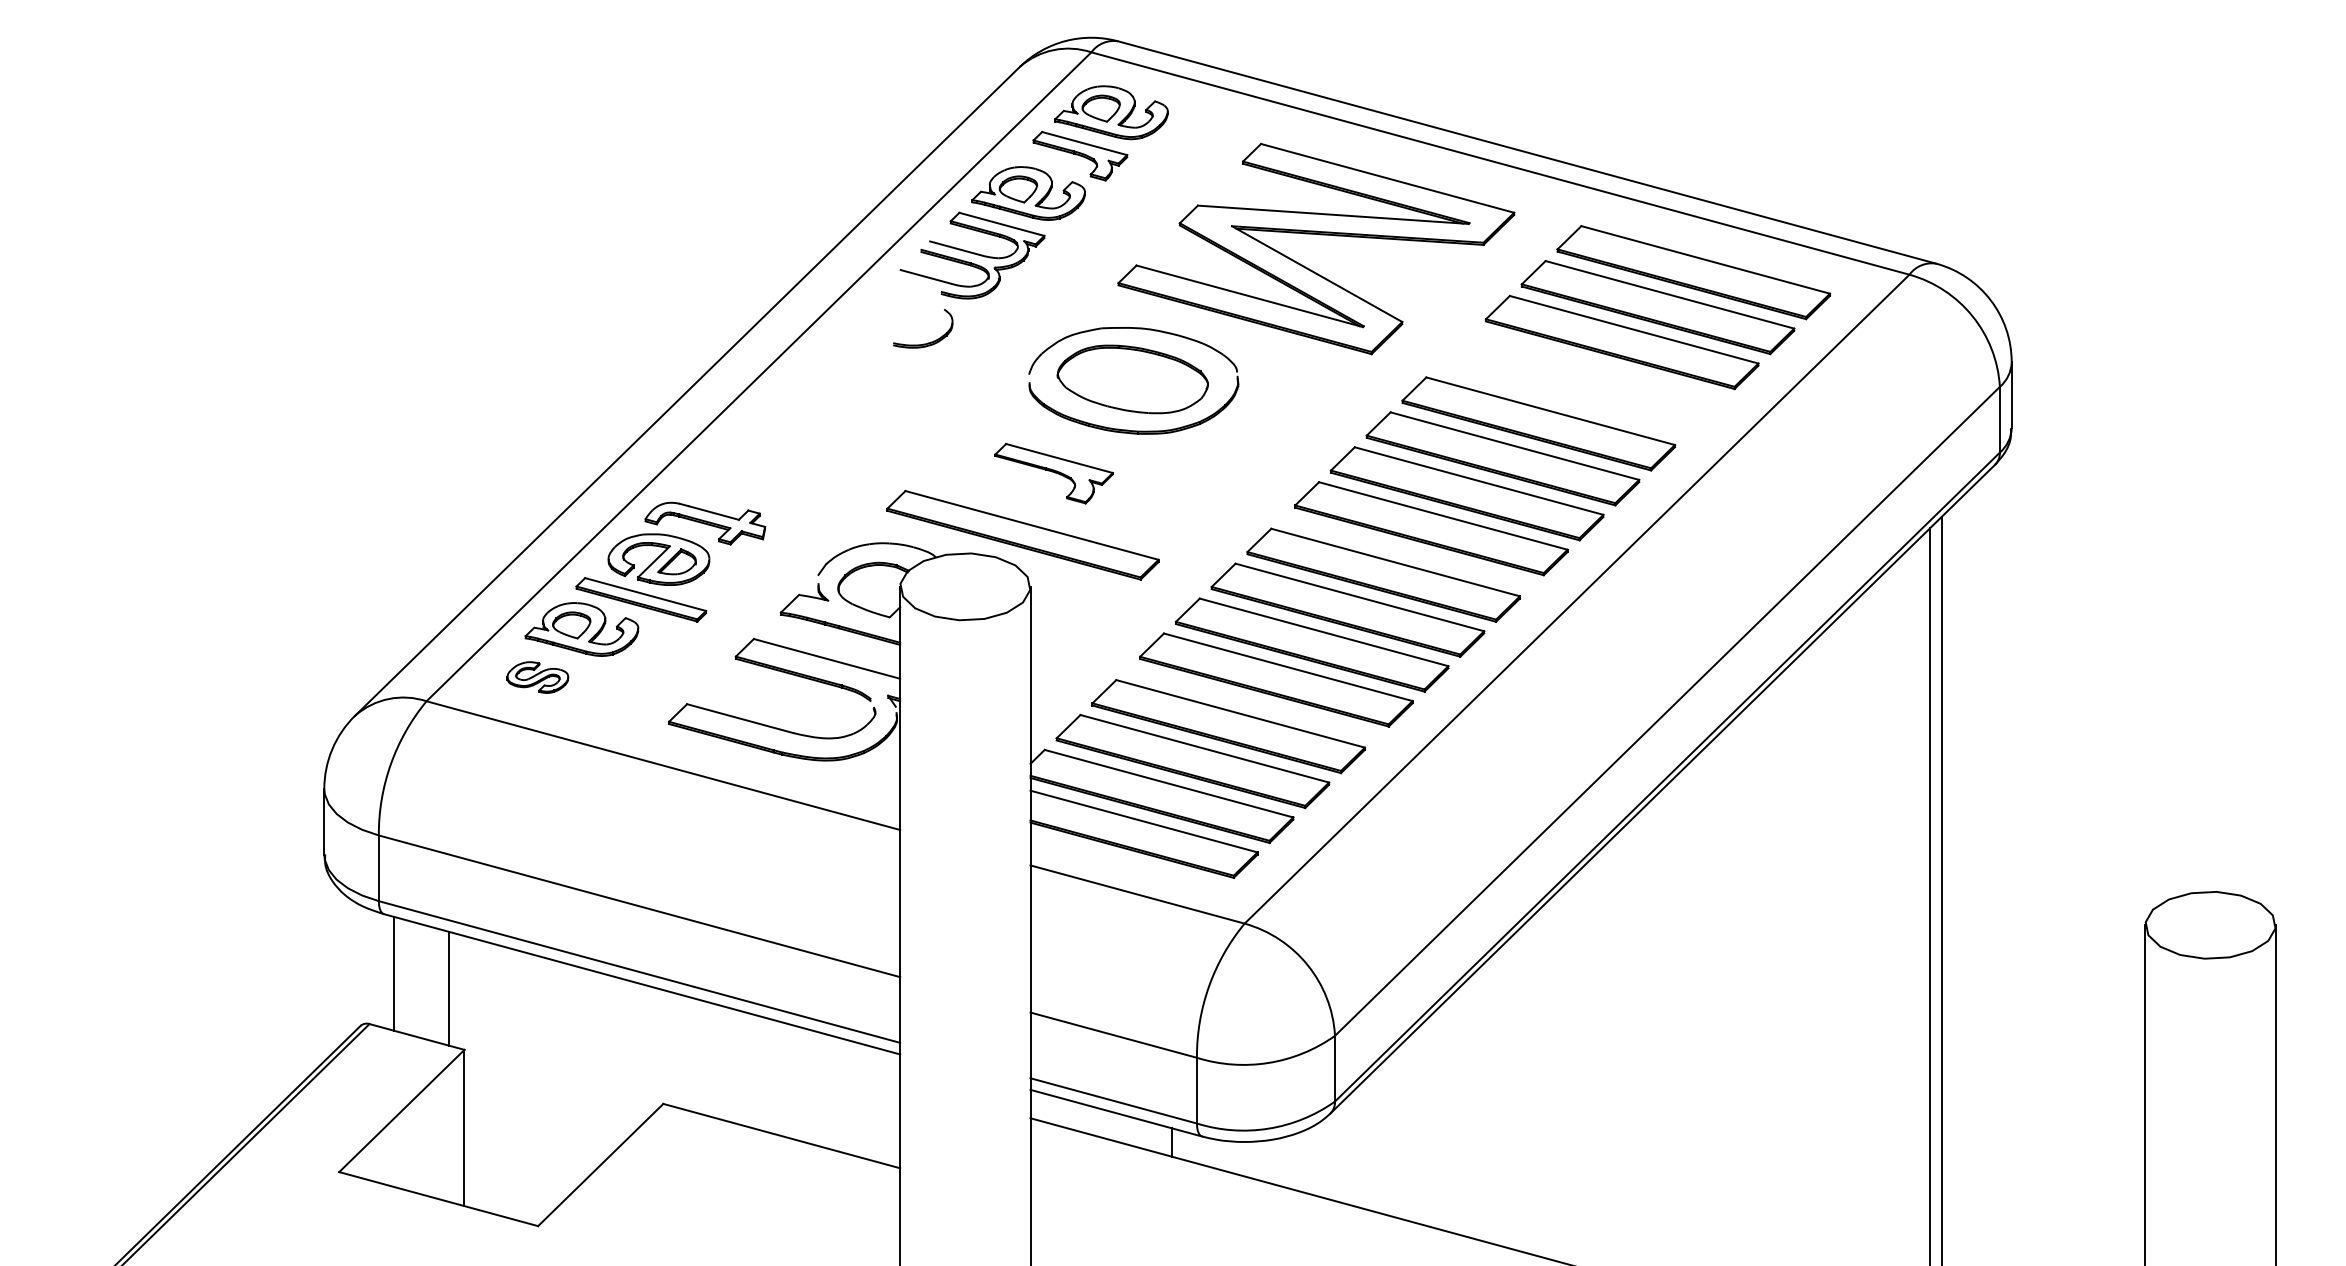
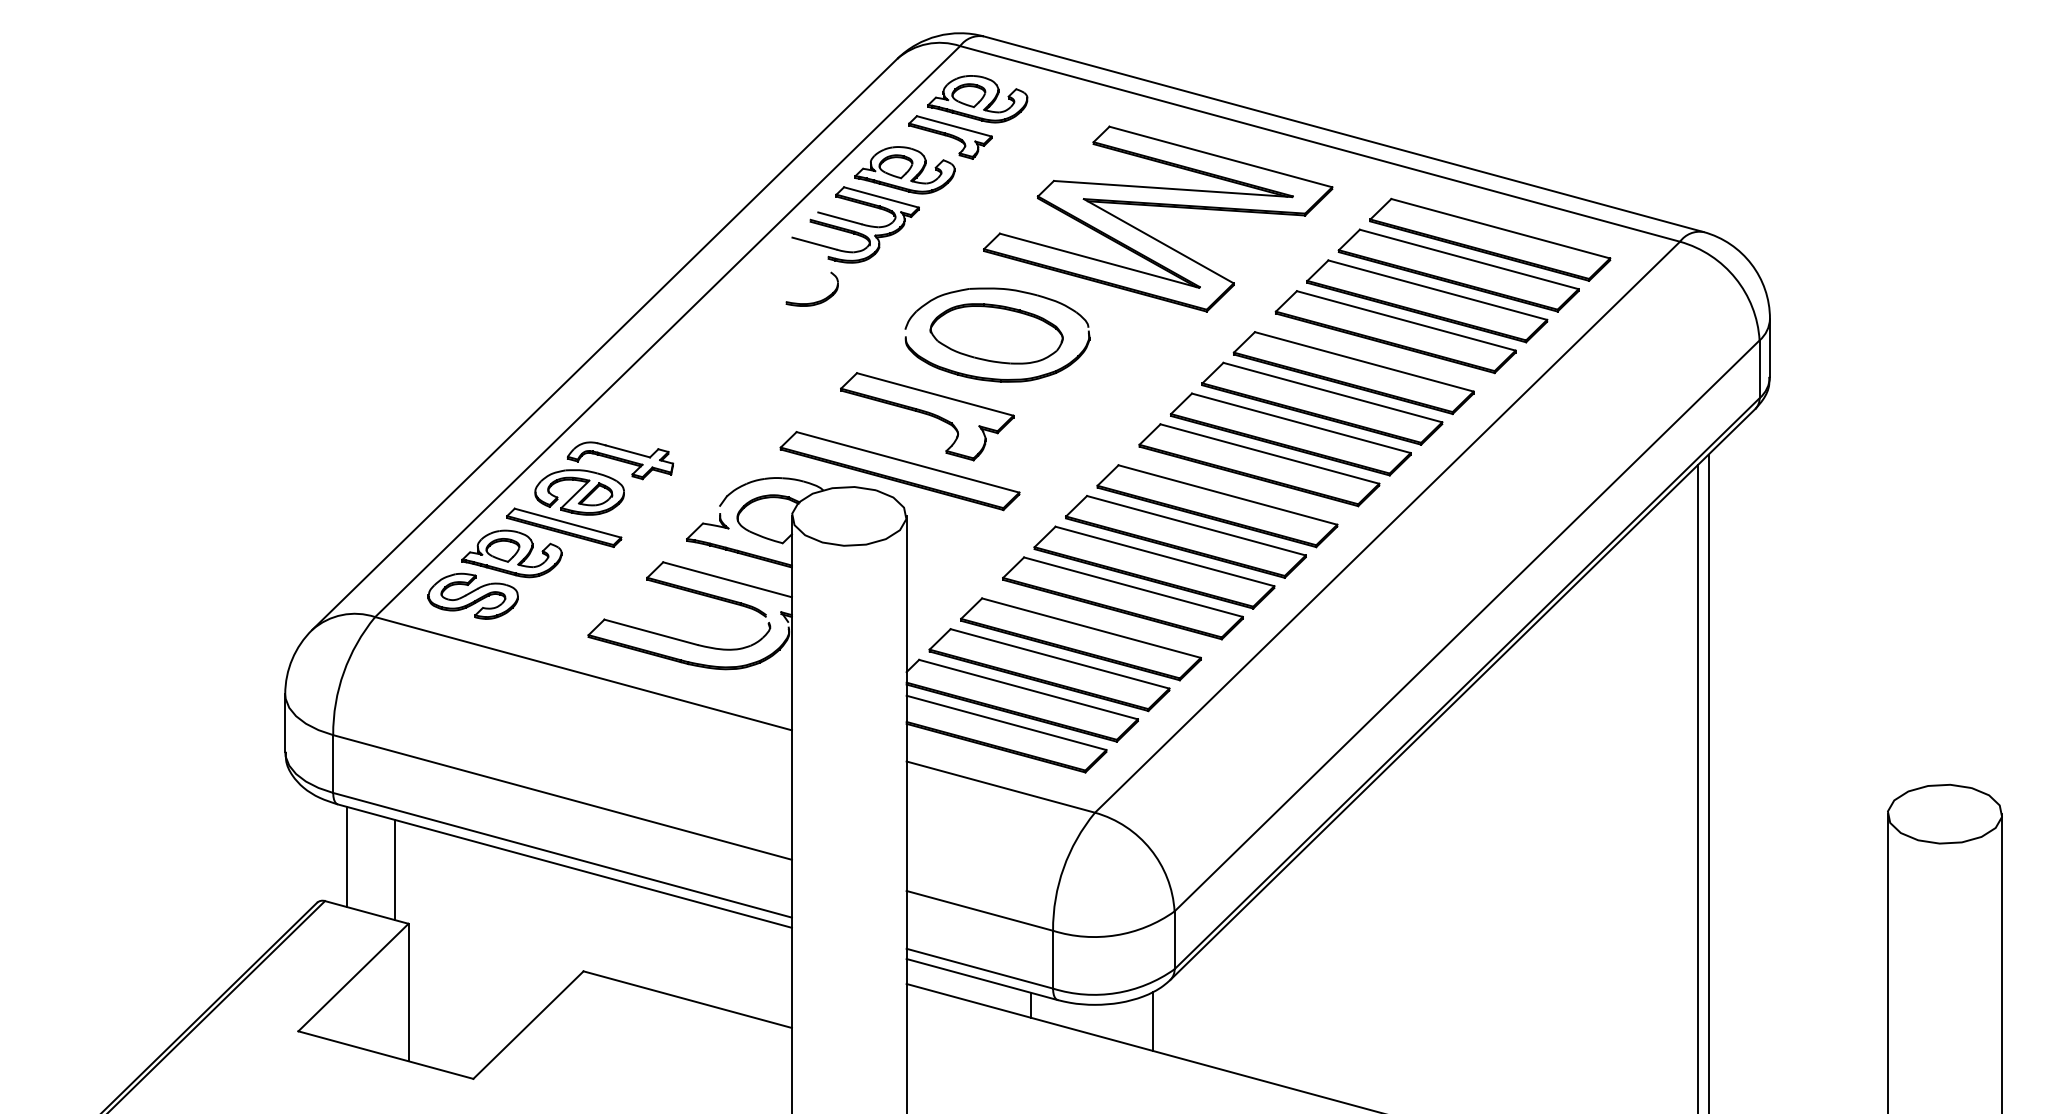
part: (1586, 377) -> (1395, 332), added
part: (1054, 473) -> (927, 416), size x1.67
part: (537, 676) -> (472, 595), size x1.67
line: (1309, 1159) -> (1152, 1020), added

